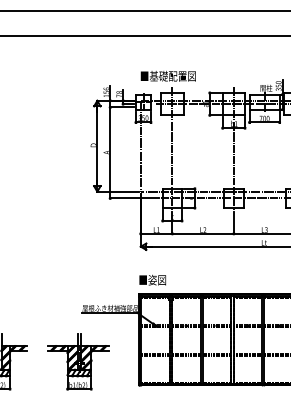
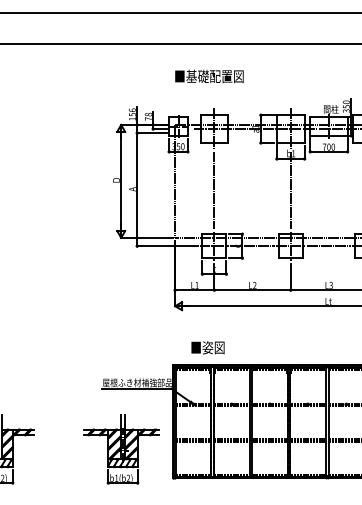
text: (168, 76) -> (209, 76), moved
text: (152, 279) -> (207, 347), moved
part: (78, 362) -> (121, 449), moved

